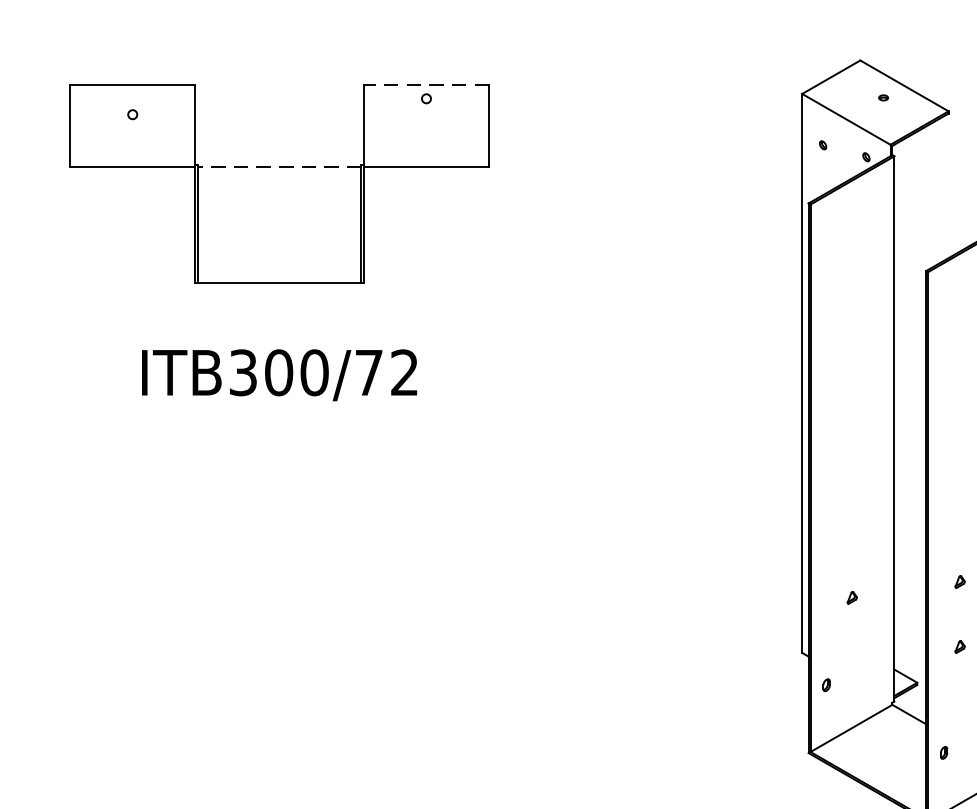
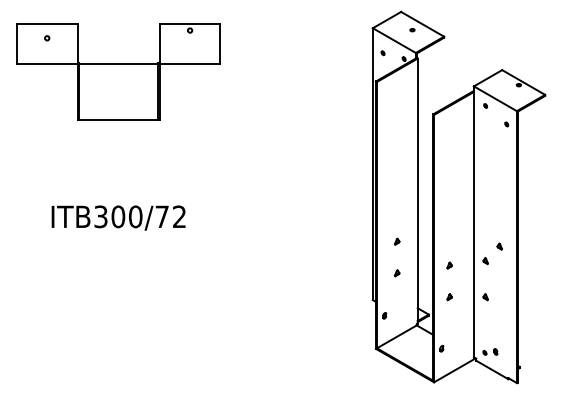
line: (425, 84) -> (189, 23), dashed -> solid
line: (279, 166) -> (118, 63), dashed -> solid
text: (279, 374) -> (118, 217), moved
part: (852, 532) -> (397, 241), added

